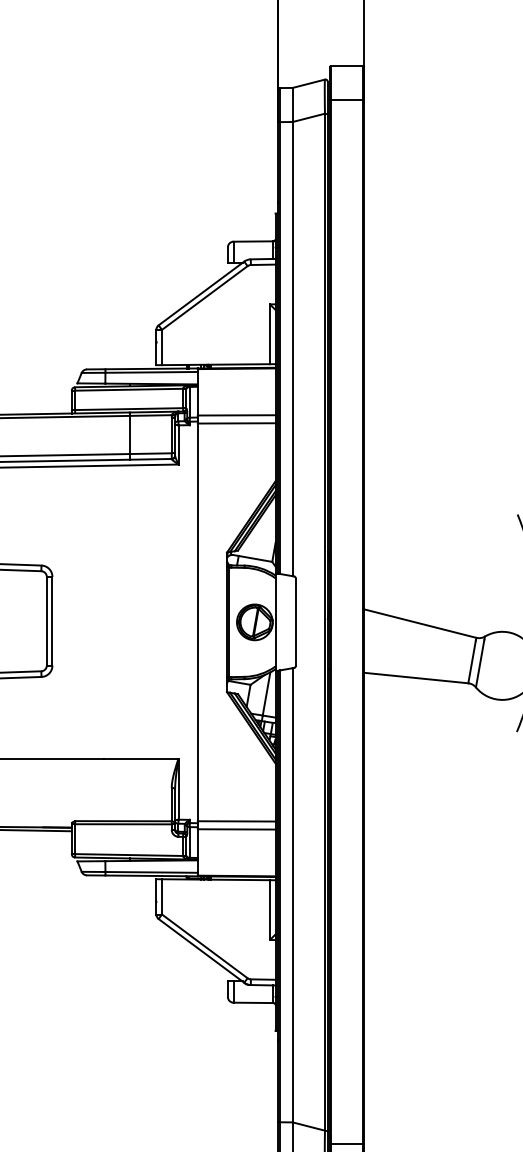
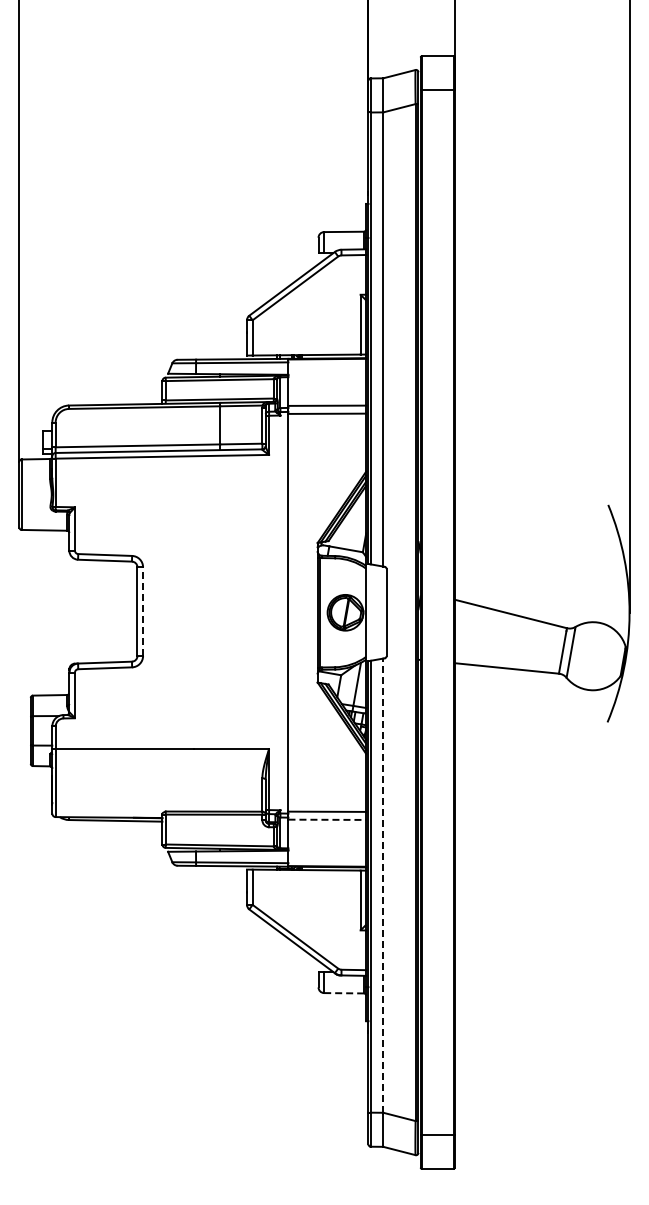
line: (52, 621) -> (143, 611), solid -> dashed
line: (236, 829) -> (327, 819), solid -> dashed
line: (292, 895) -> (383, 885), solid -> dashed
line: (253, 1003) -> (344, 993), solid -> dashed

